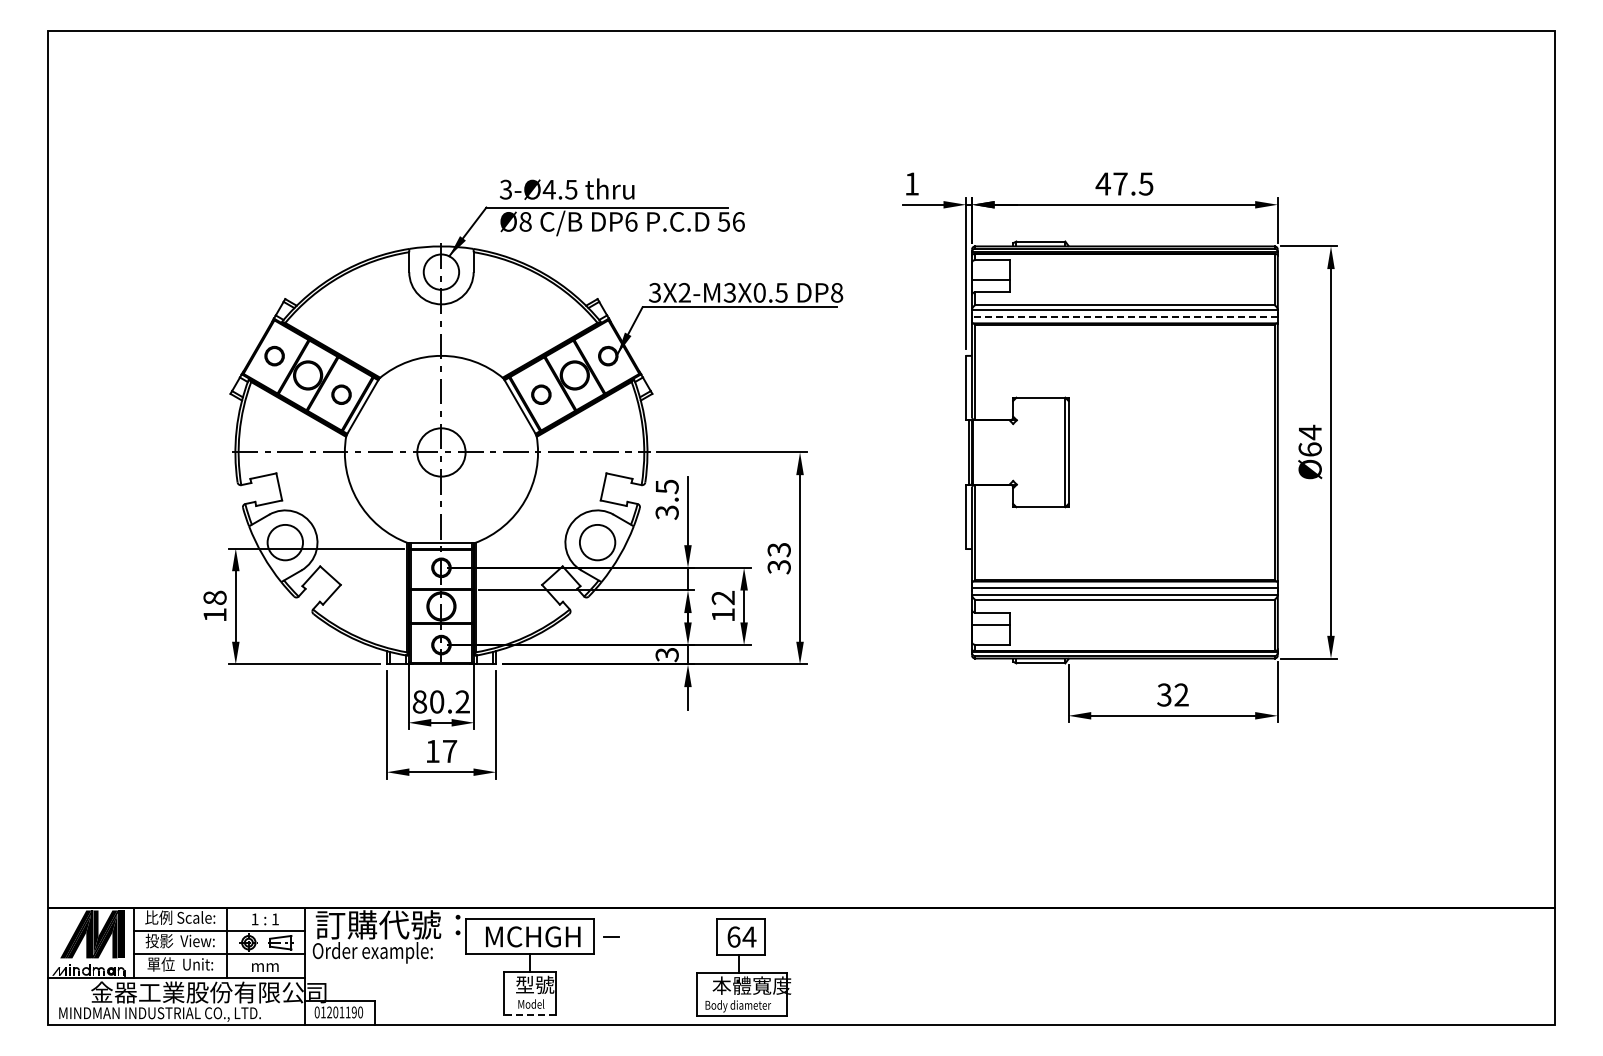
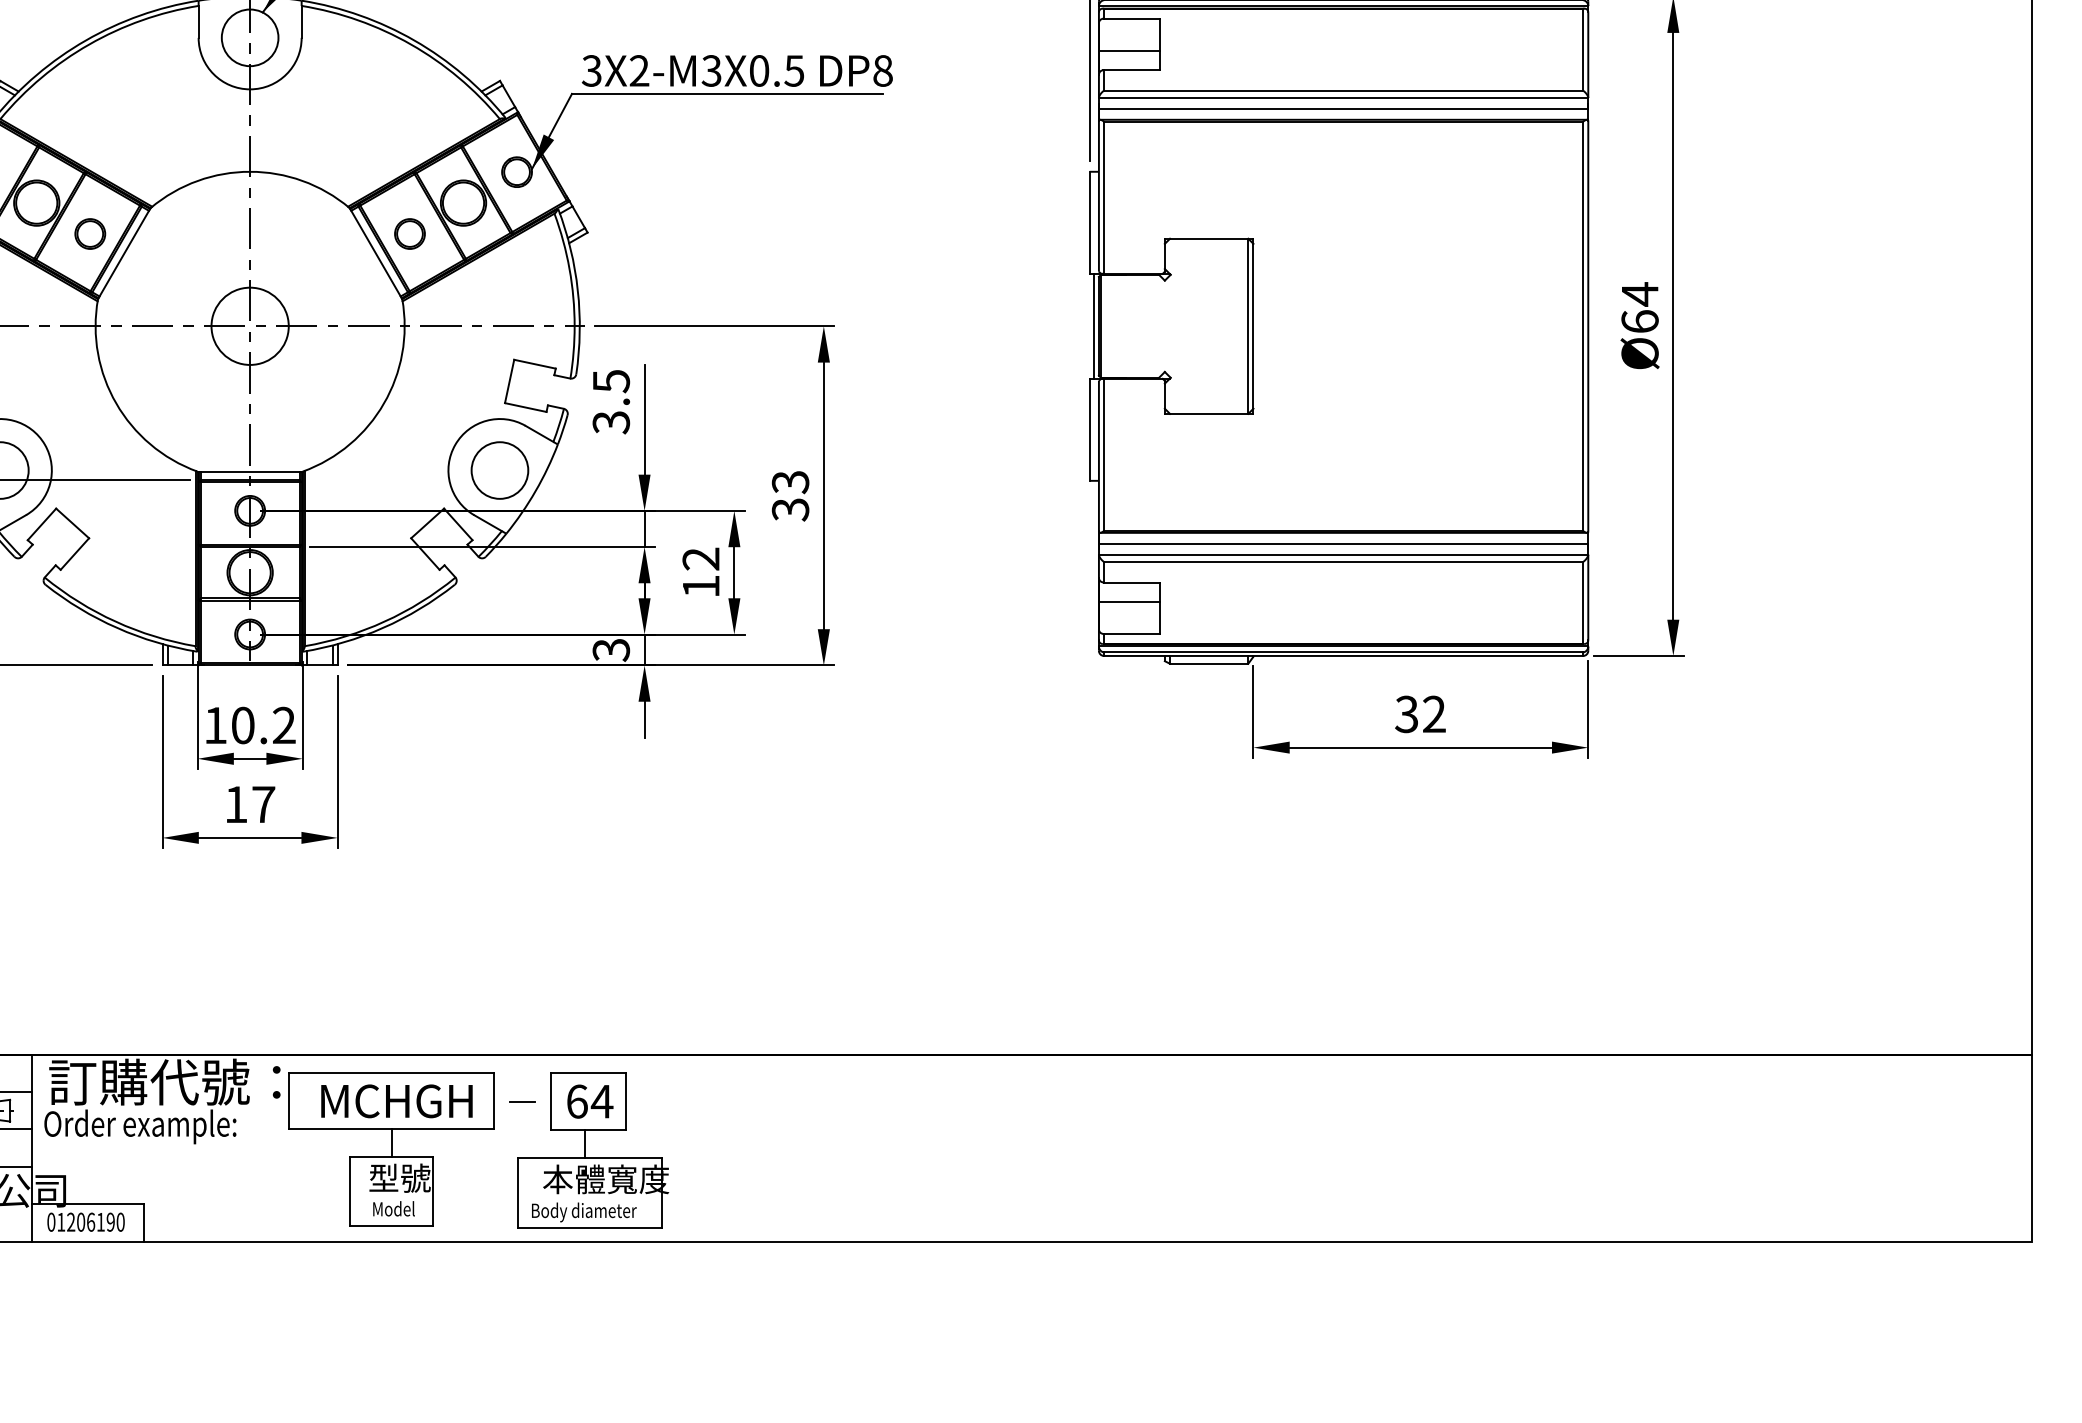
line: (1124, 316) -> (1342, 108), dashed -> solid
text: (419, 701) -> (215, 724), 80.2 -> 10.2
part: (743, 967) -> (592, 1150), moved
text: (341, 1012) -> (90, 1222), 01201190 -> 01206190
line: (529, 1014) -> (391, 1225), dashed -> solid

